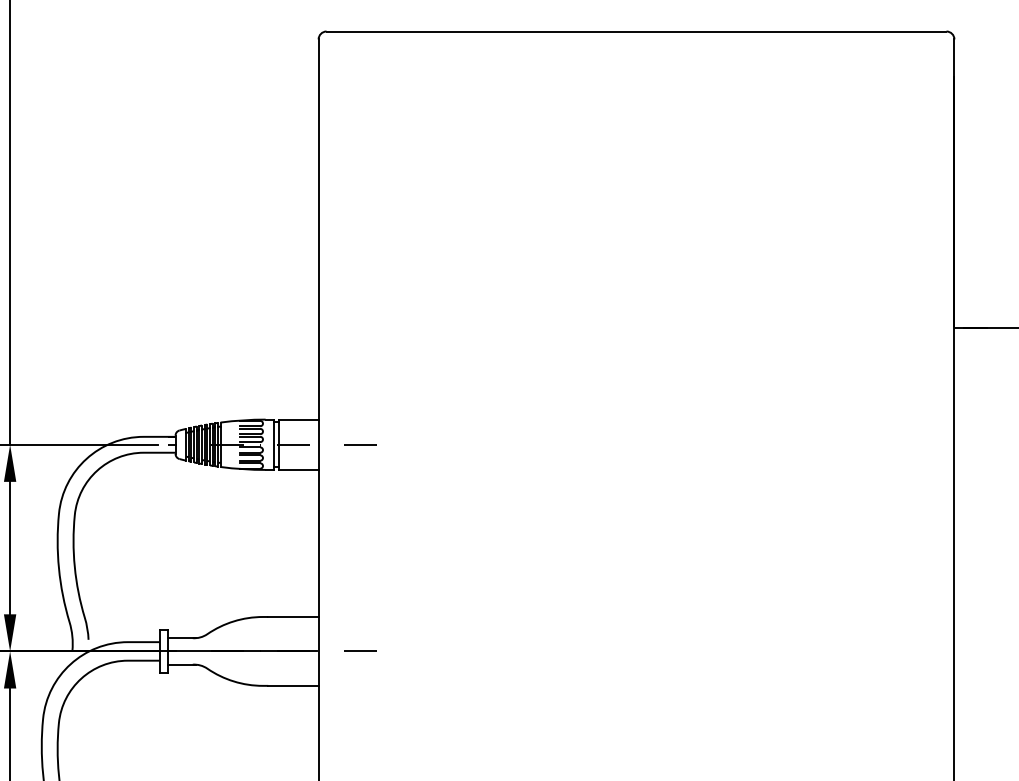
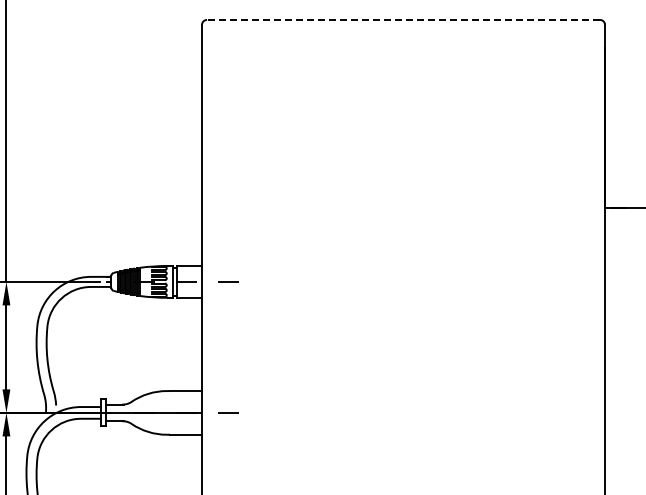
line: (636, 30) -> (403, 19), solid -> dashed

